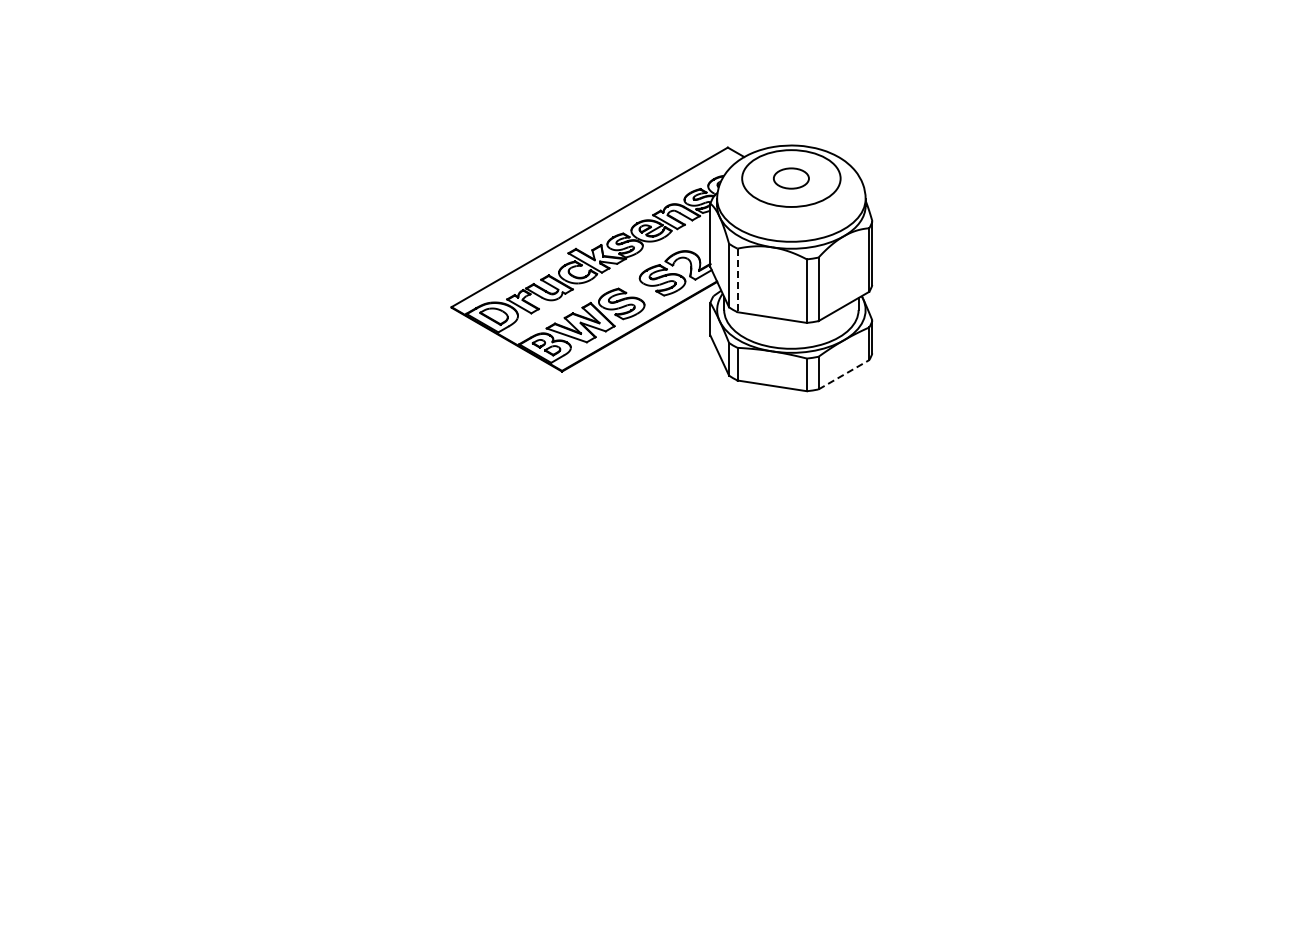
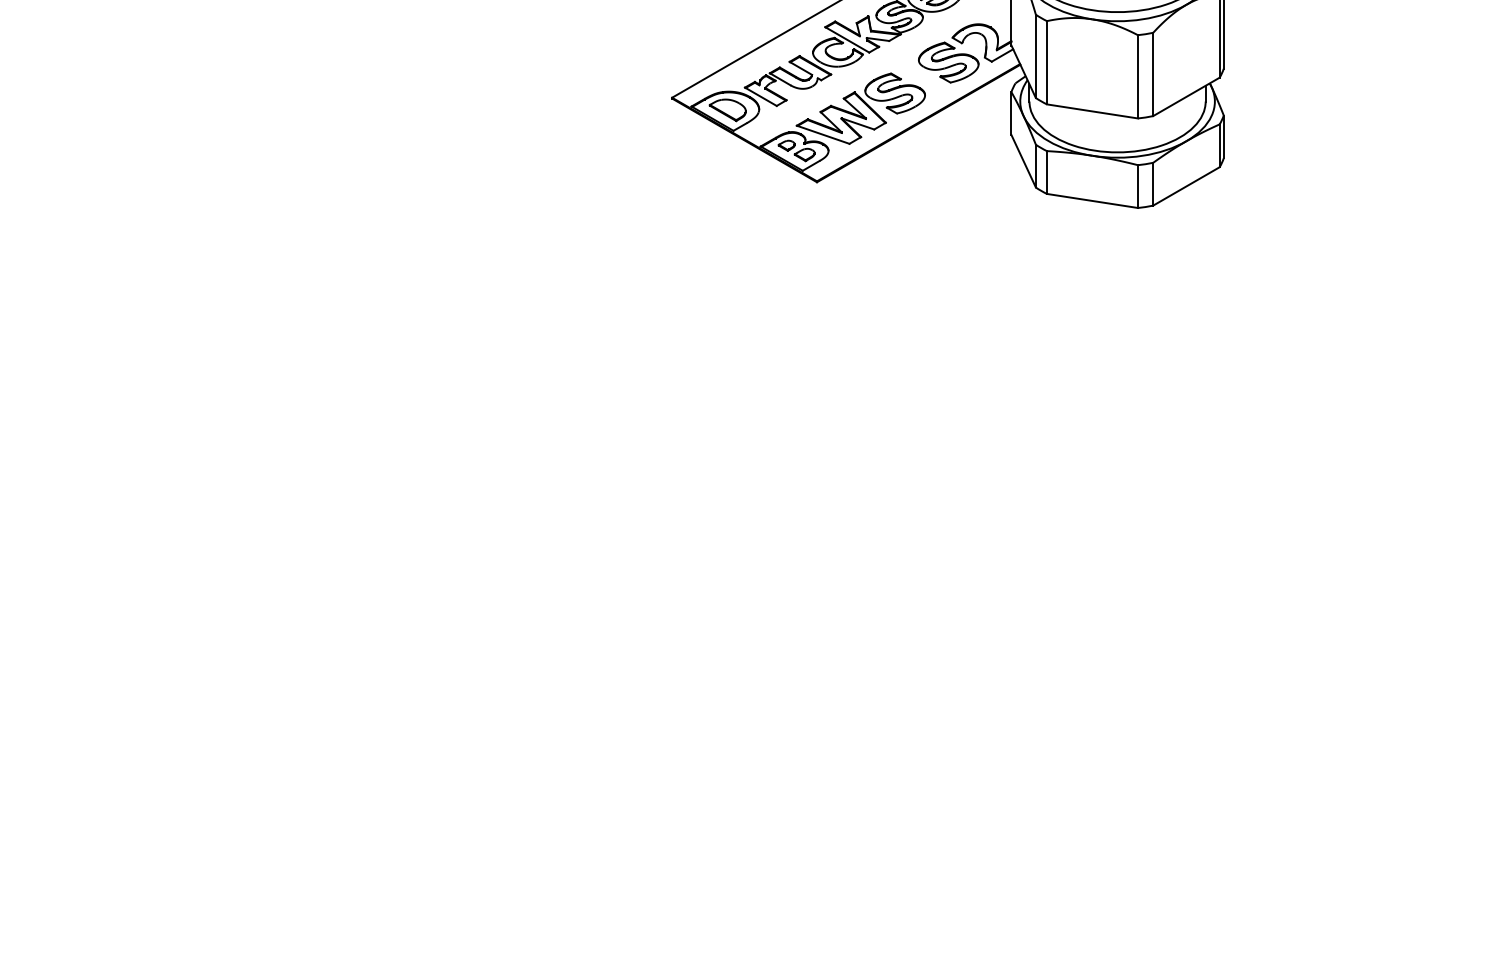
line: (737, 280) -> (1046, 62), dashed -> solid
line: (844, 374) -> (1187, 186), dashed -> solid

